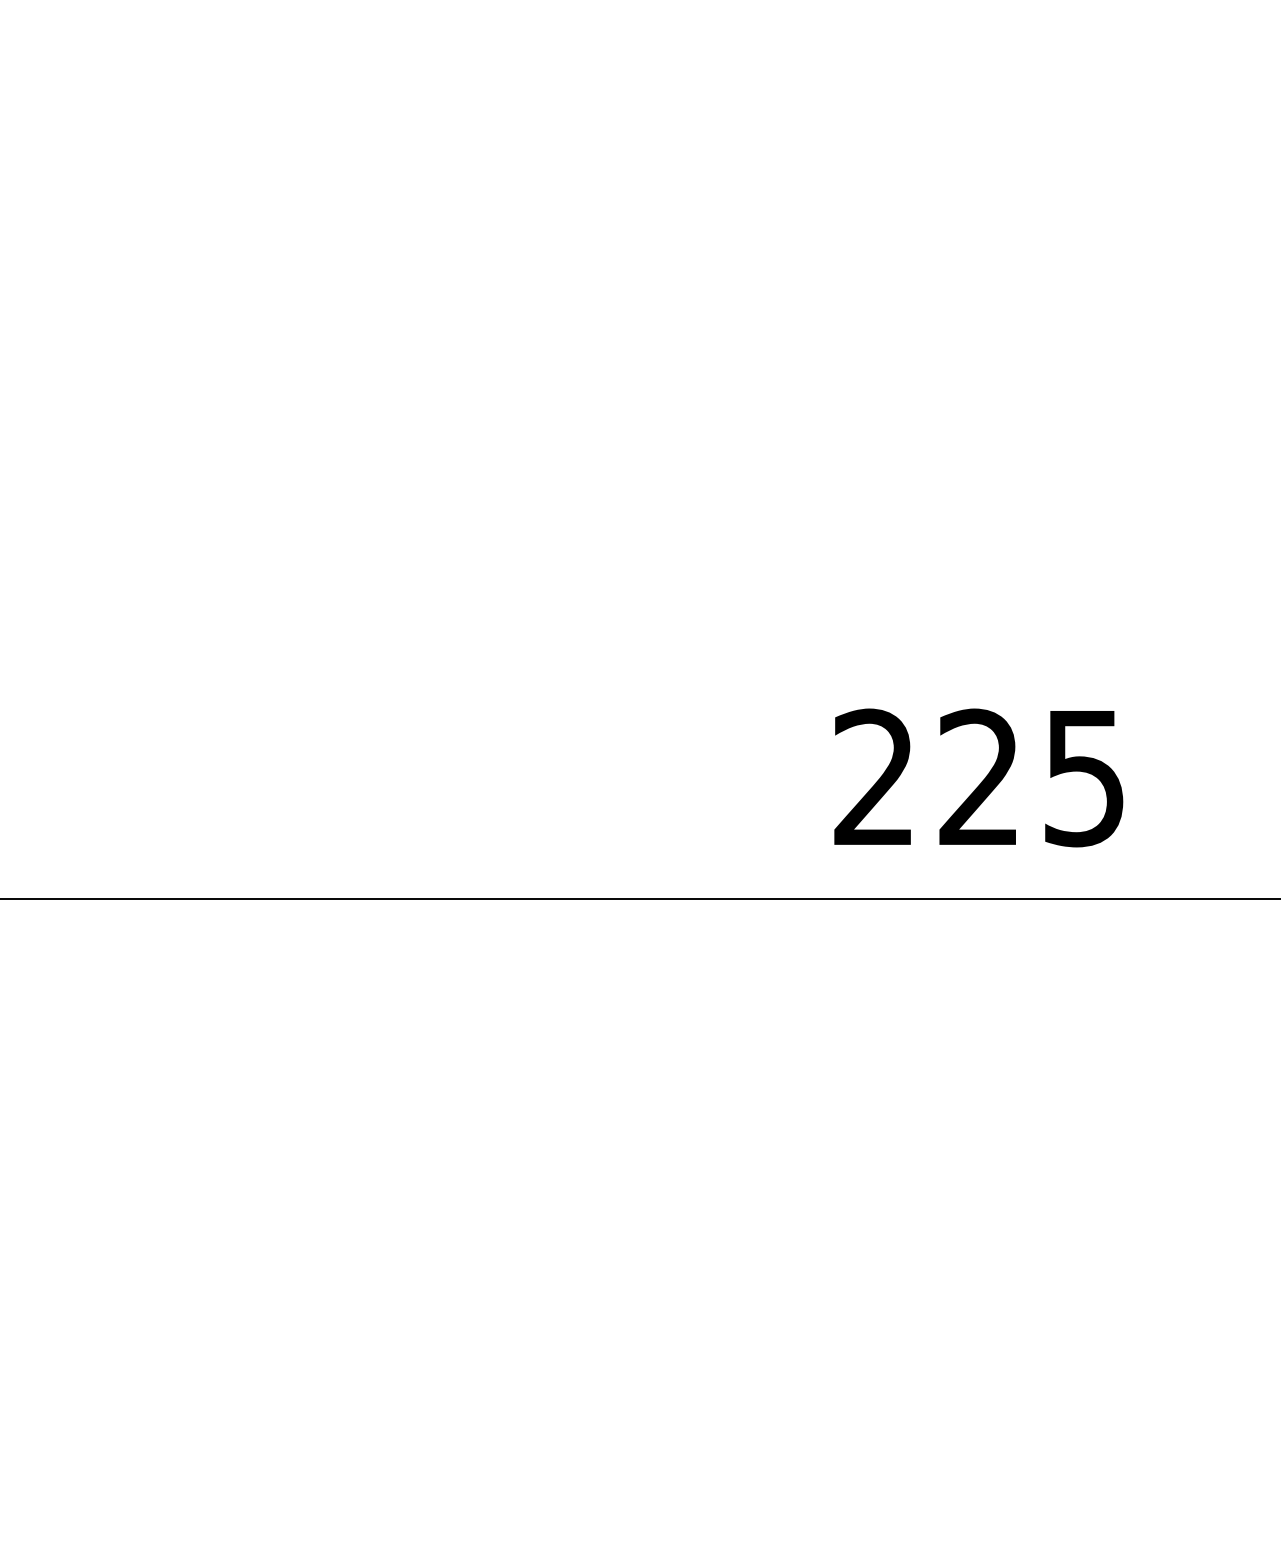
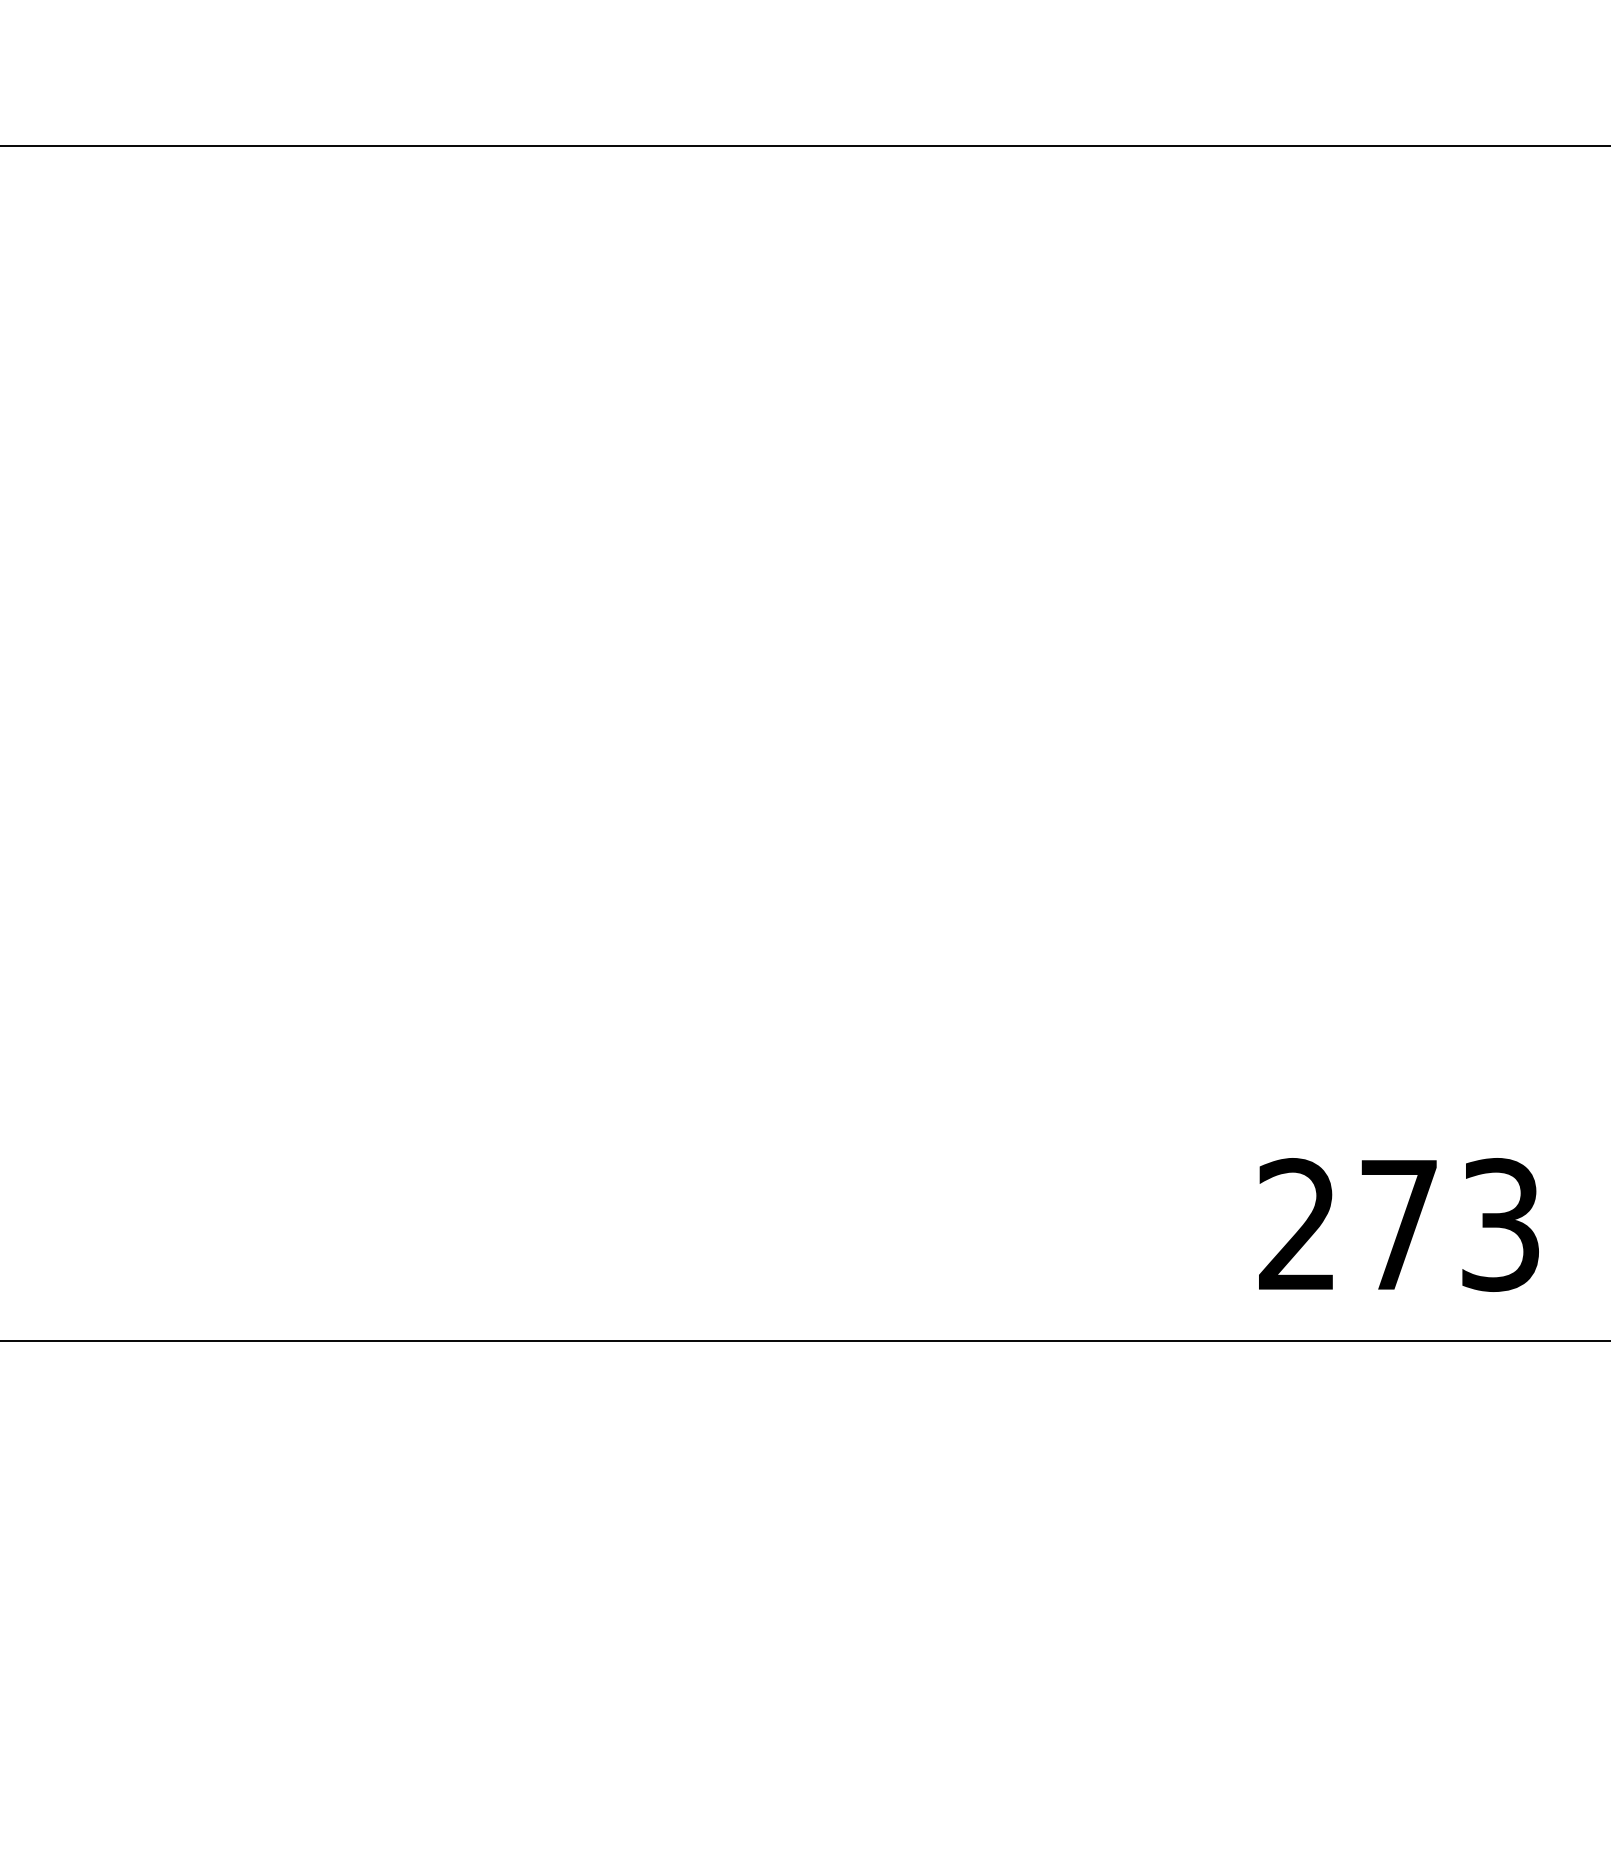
text: (1031, 777) -> (1449, 1224), 225 -> 273

